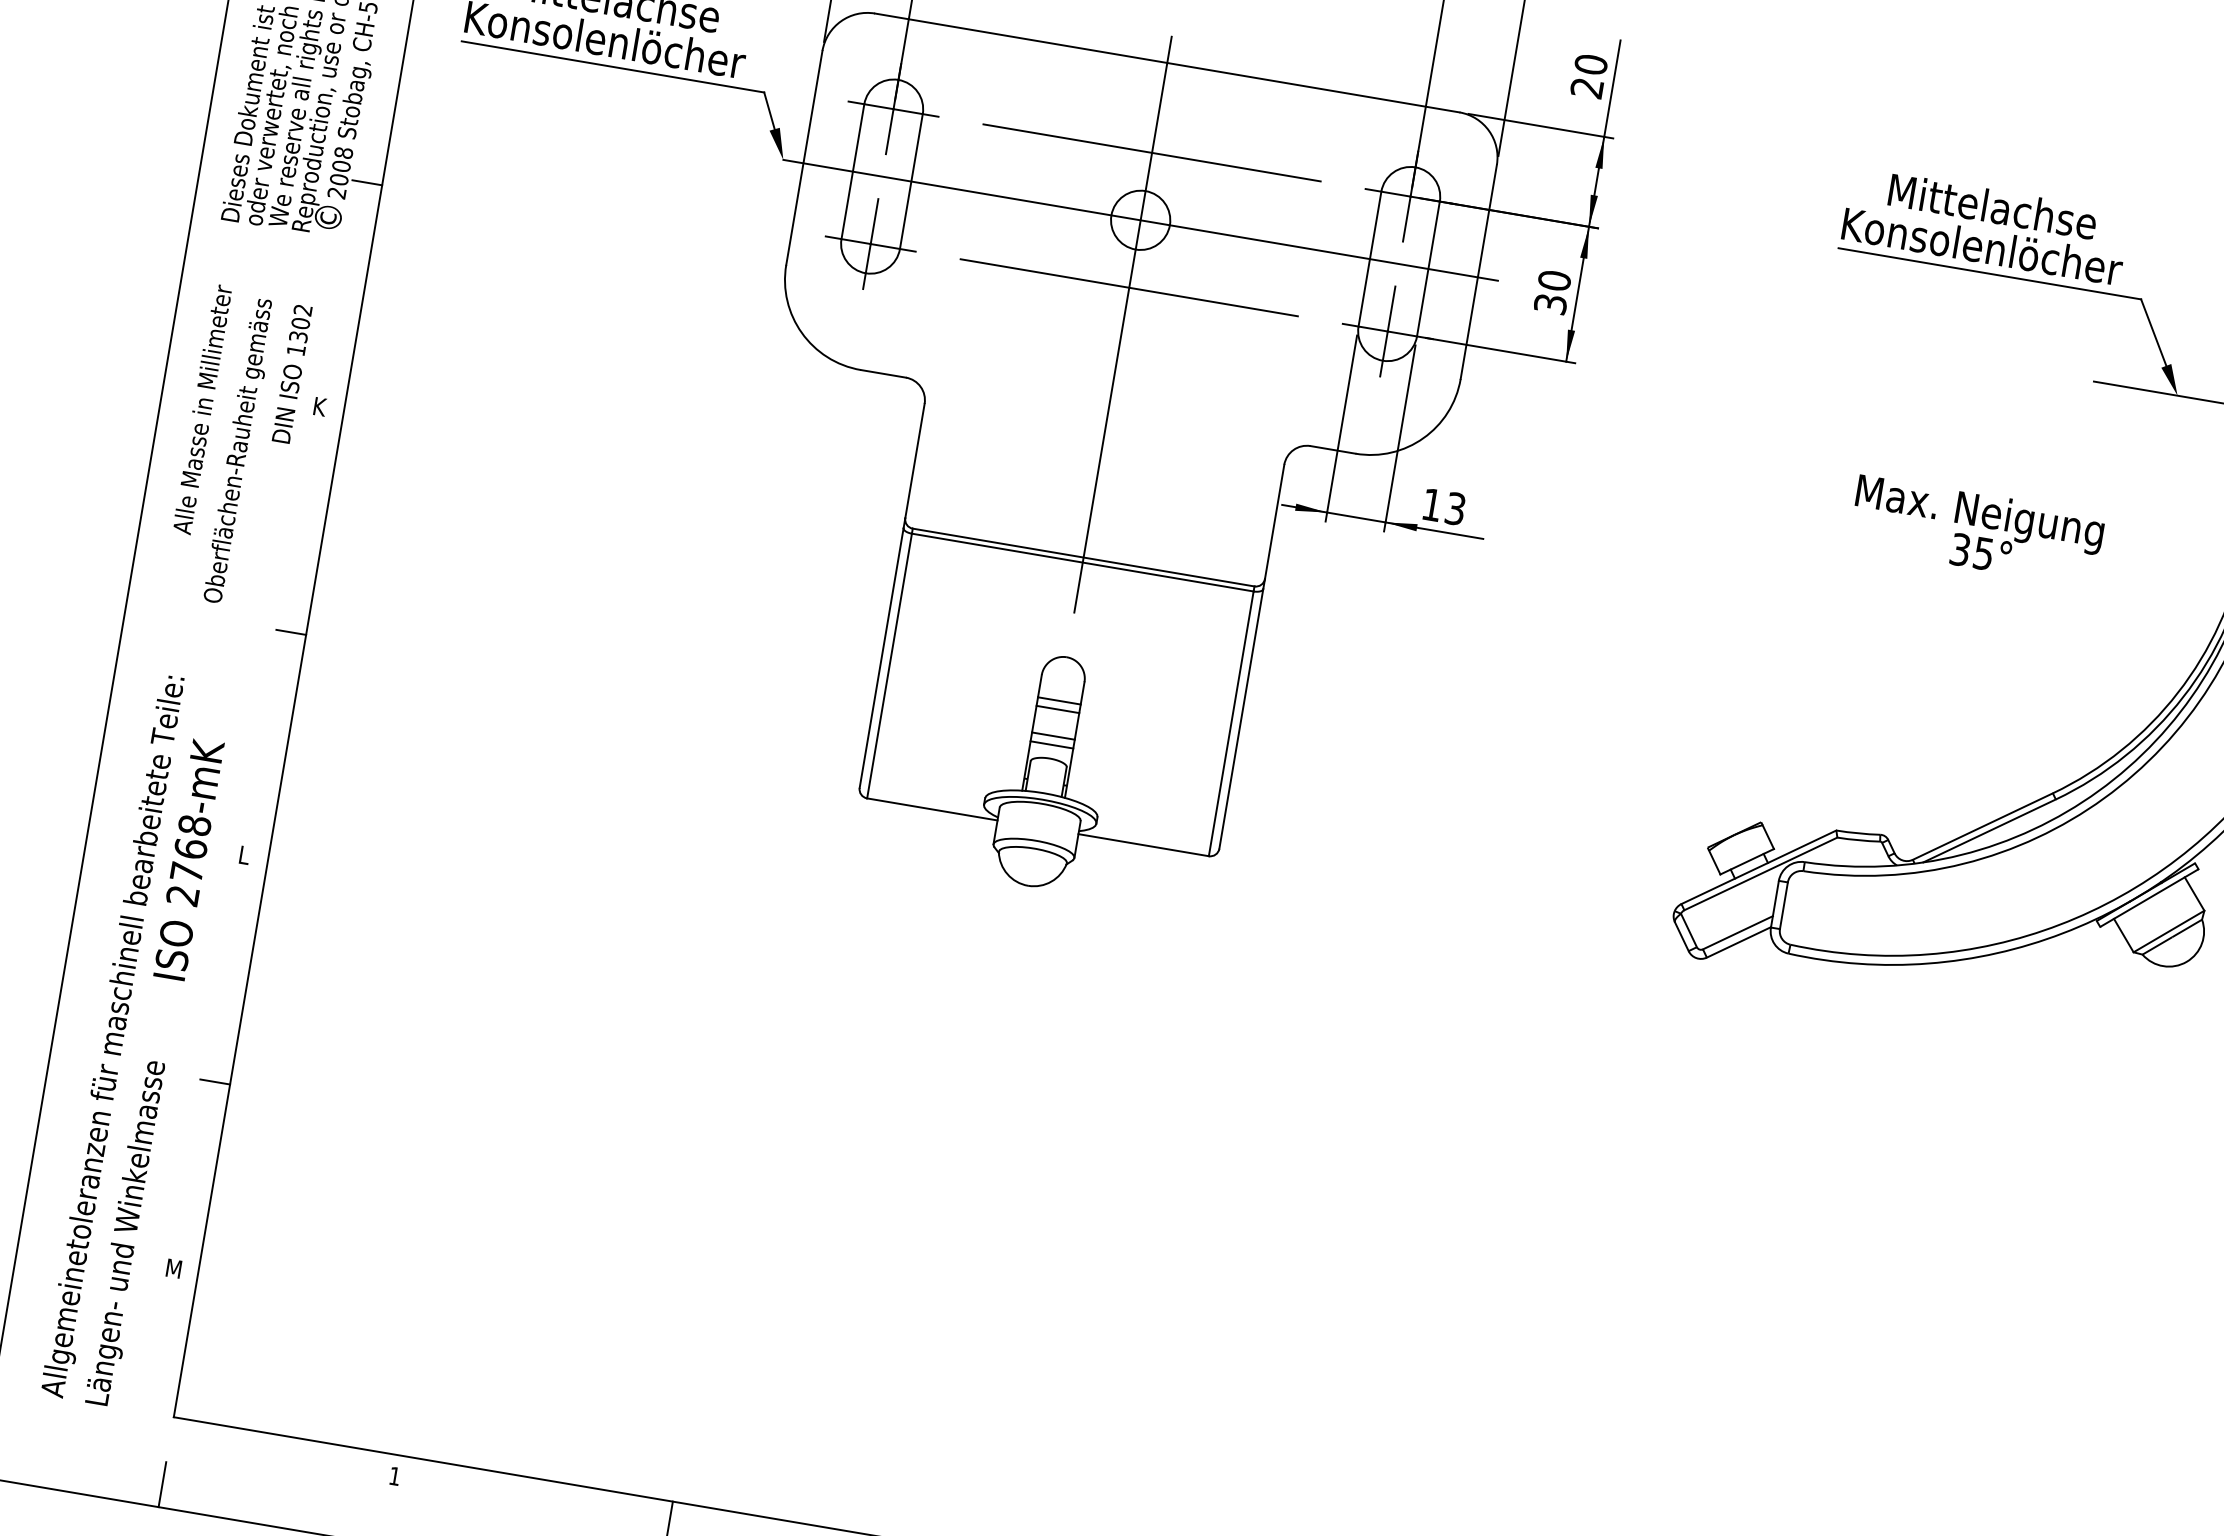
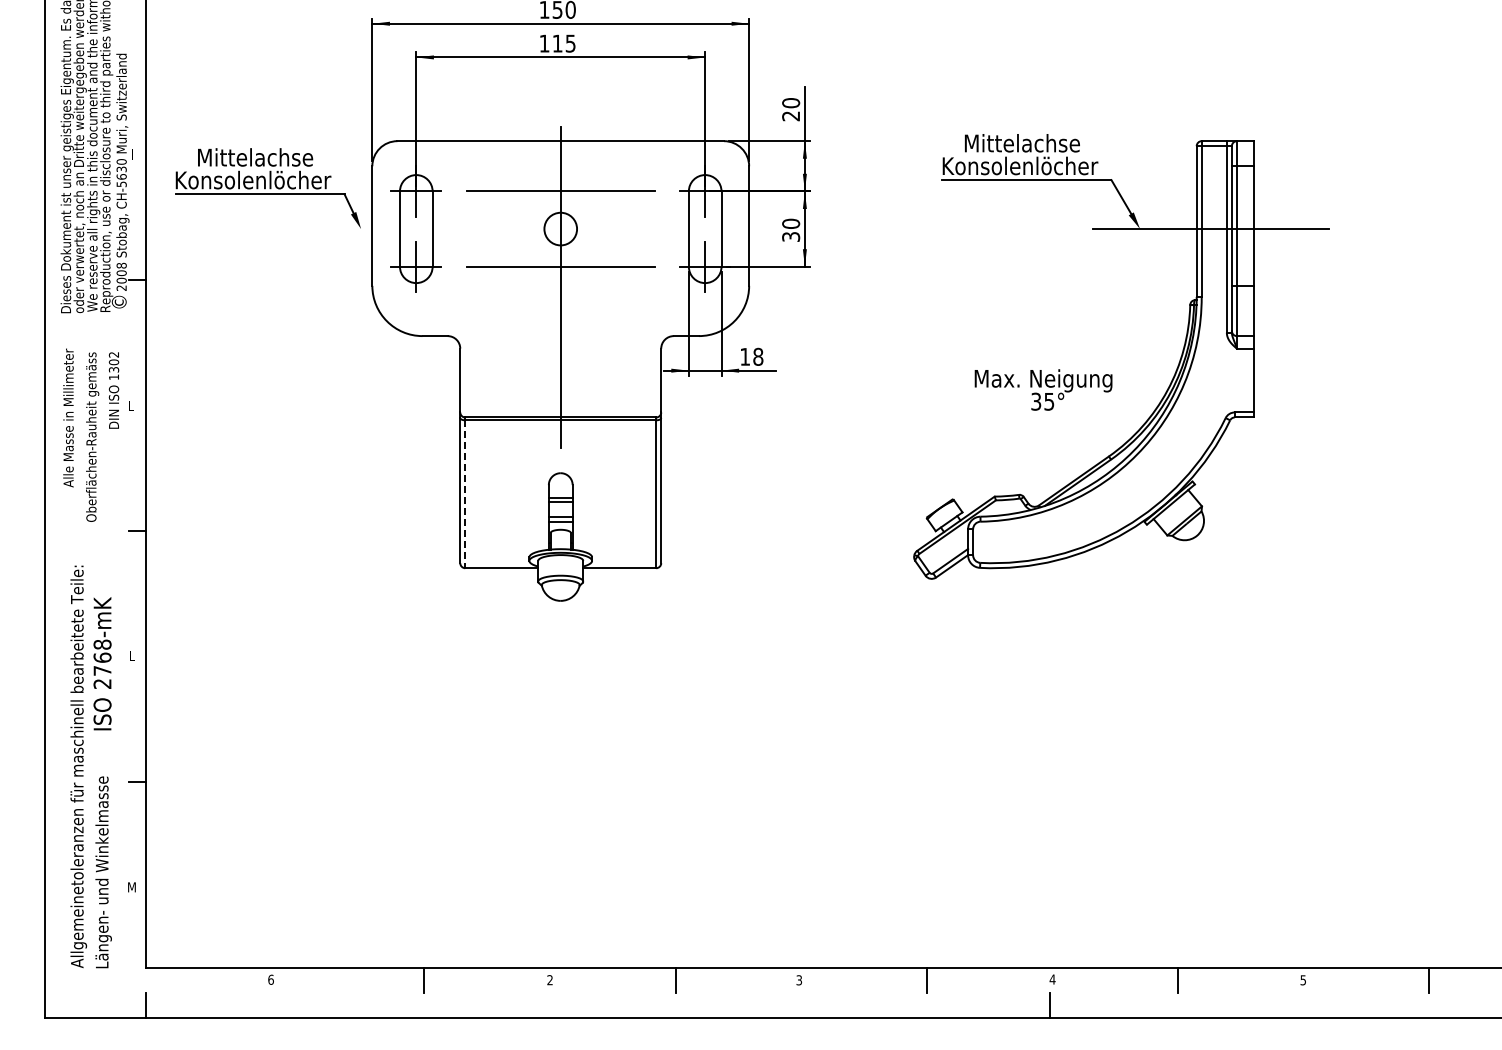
line: (1140, 220) -> (560, 229), removed
text: (320, 406) -> (132, 405), K -> L
text: (1456, 508) -> (758, 356), 13 -> 18
text: (1977, 530) -> (1043, 389), moved
line: (889, 666) -> (465, 494), solid -> dashed
text: (394, 1475) -> (270, 979), 1 -> 6

